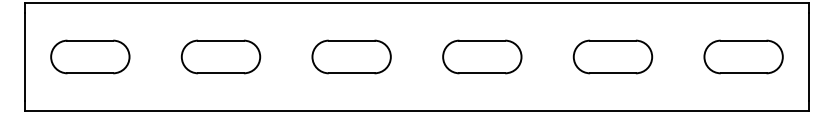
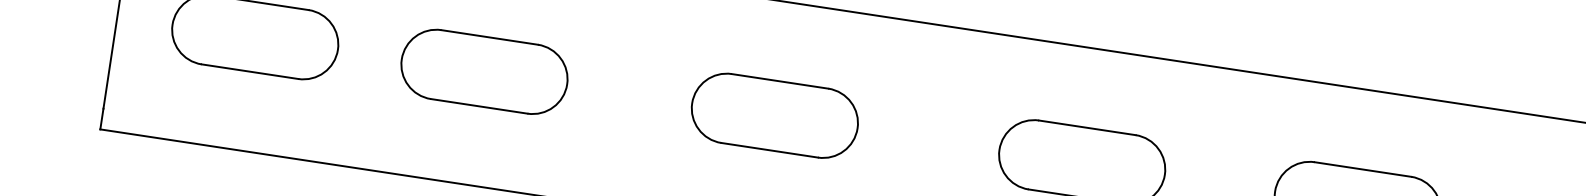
part: (220, 56) -> (483, 70), moved
part: (351, 56) -> (774, 114), moved

